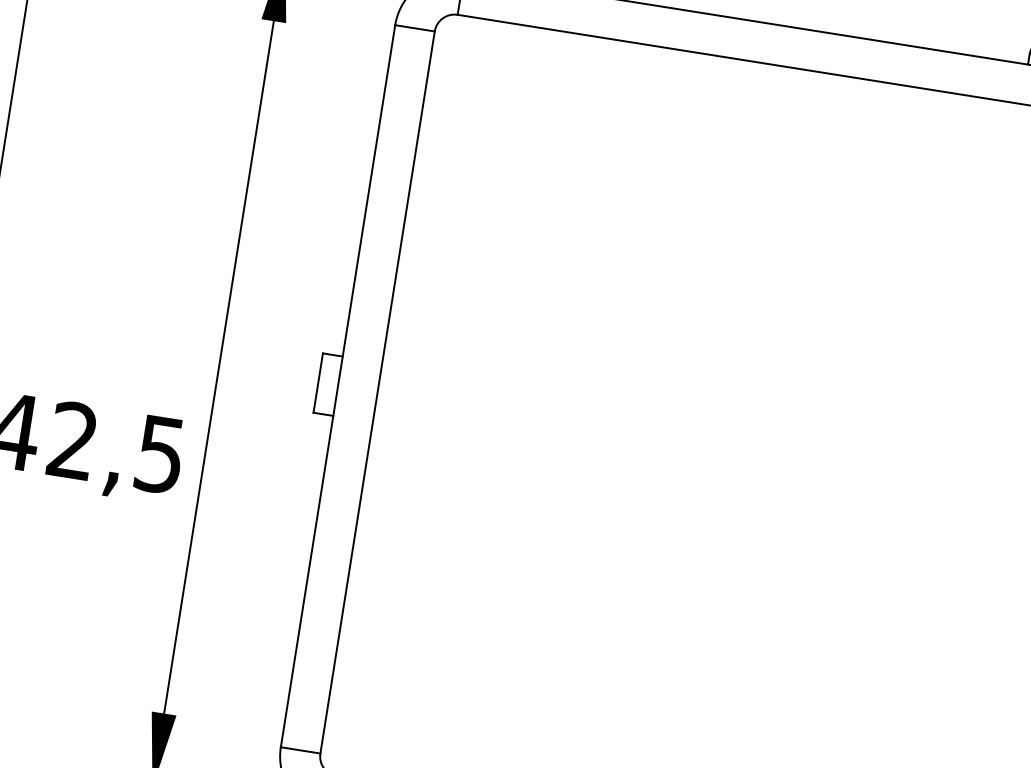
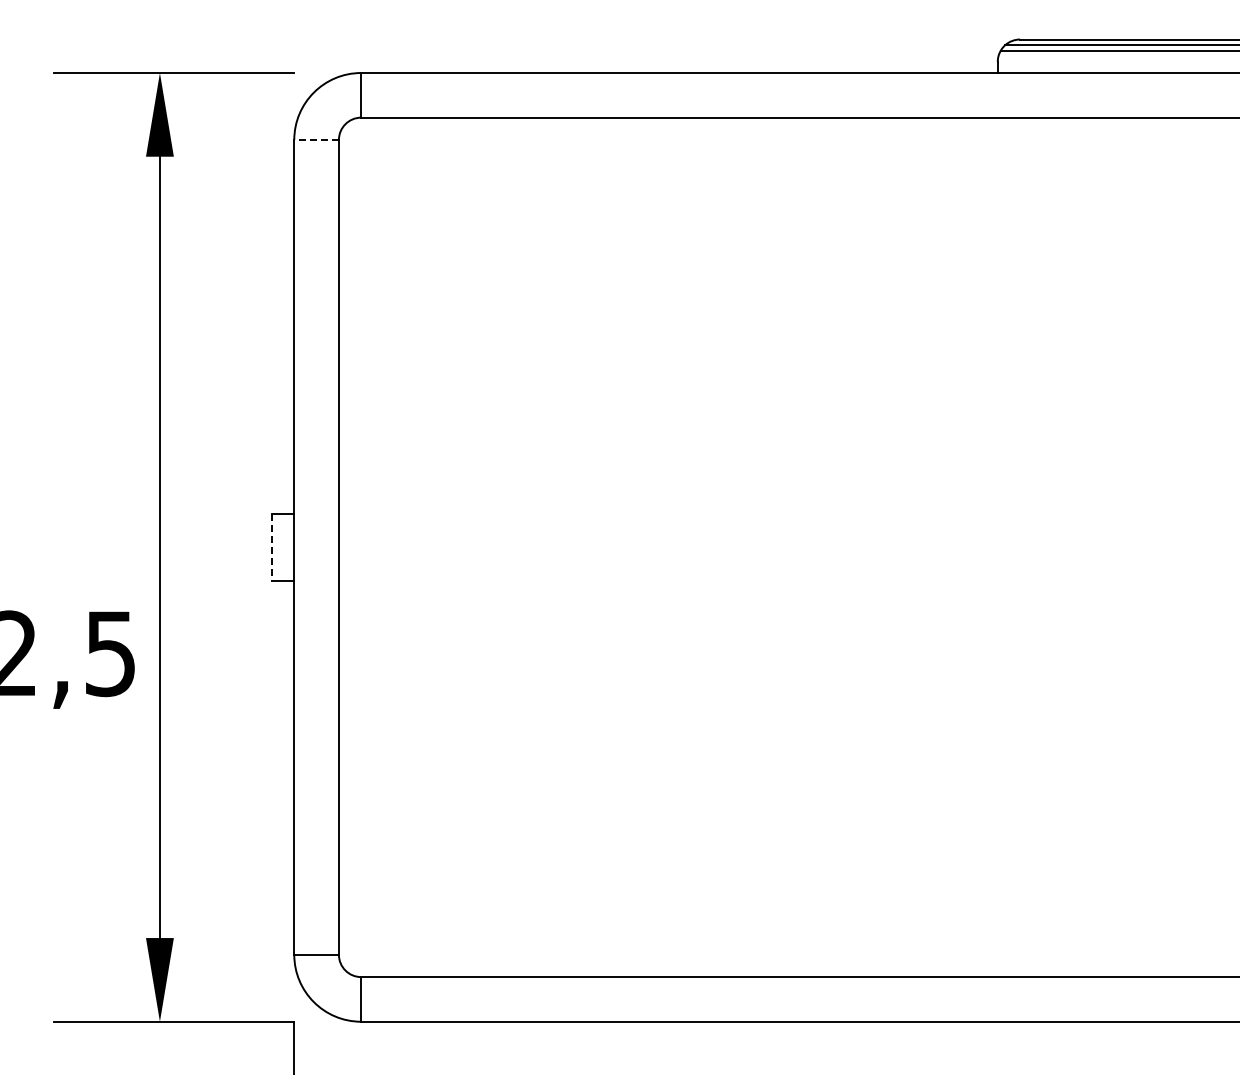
line: (414, 27) -> (316, 139), solid -> dashed
line: (317, 383) -> (271, 547), solid -> dashed

